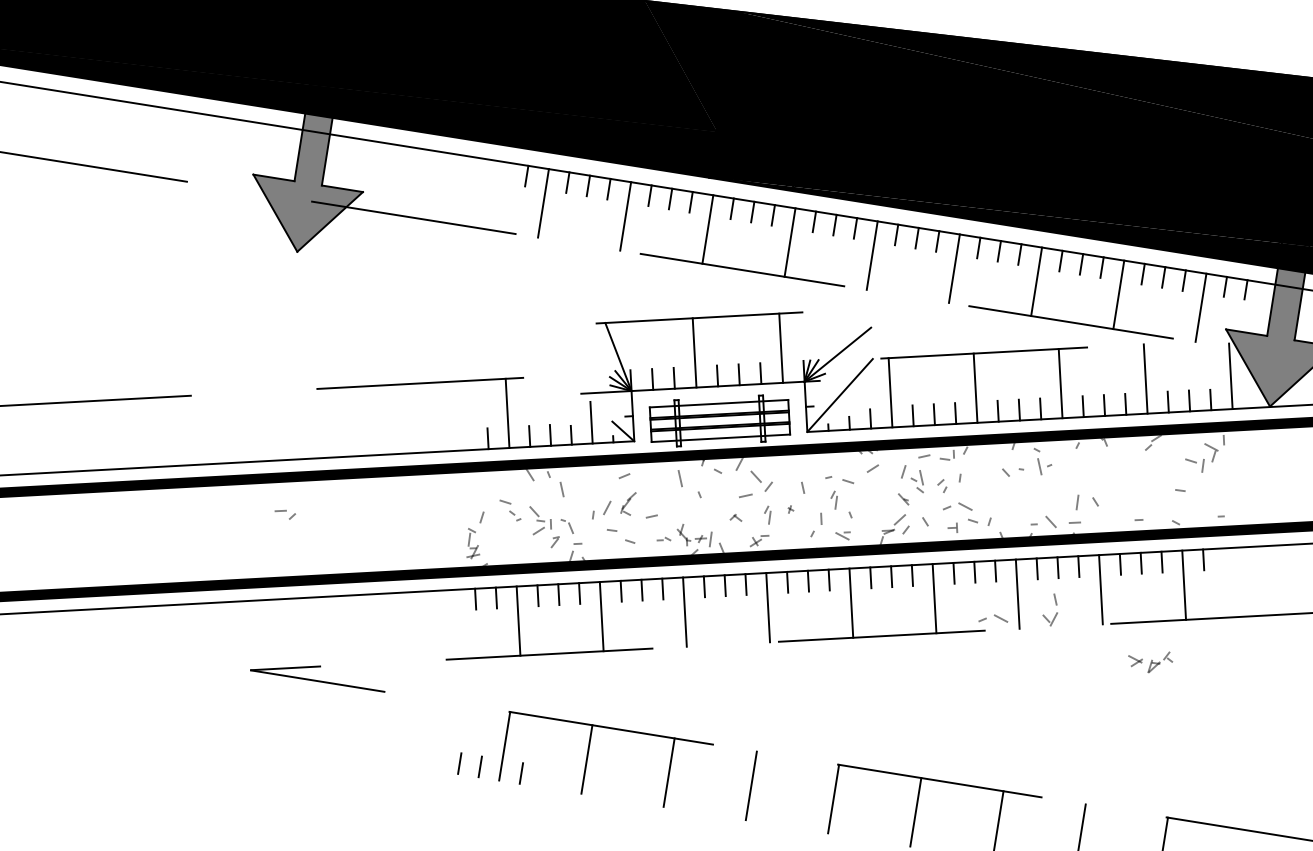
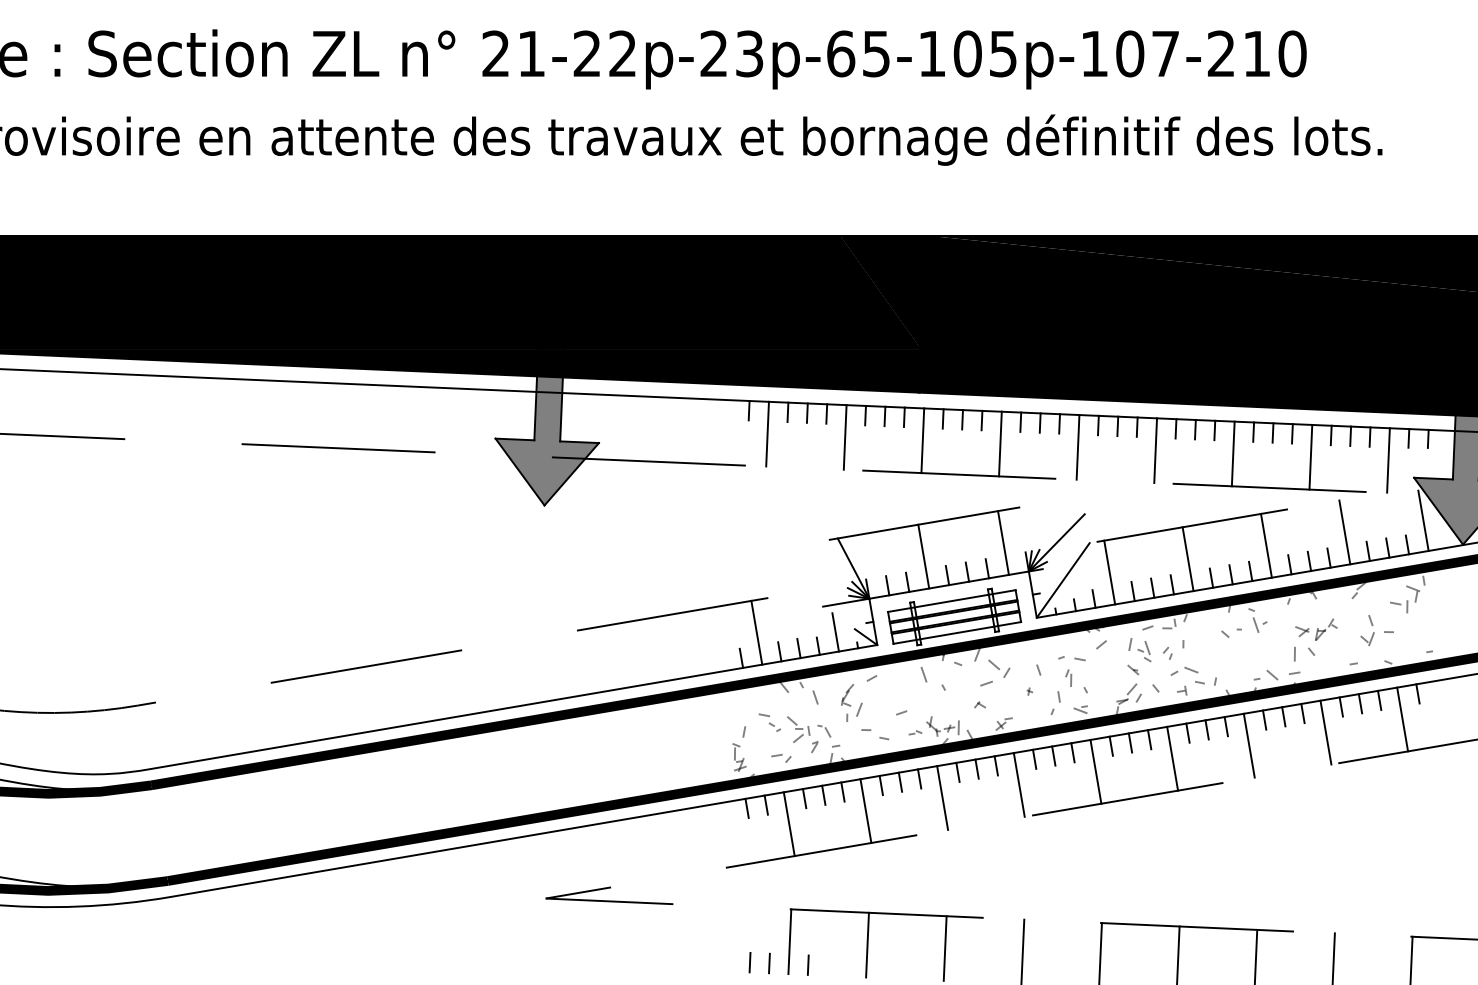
part: (628, 503) -> (847, 695), moved
part: (285, 514) -> (781, 758), moved
part: (767, 514) -> (1008, 698), removed
part: (1050, 609) -> (1367, 630), moved
part: (993, 619) -> (1229, 771), removed
part: (1150, 661) -> (1316, 629), moved

